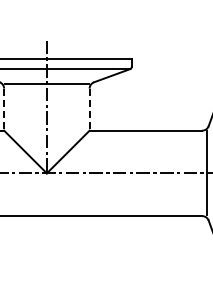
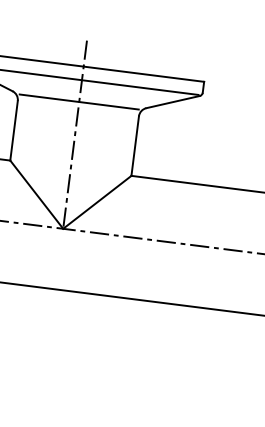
line: (4, 110) -> (14, 132), dashed -> solid
line: (89, 110) -> (134, 147), dashed -> solid

